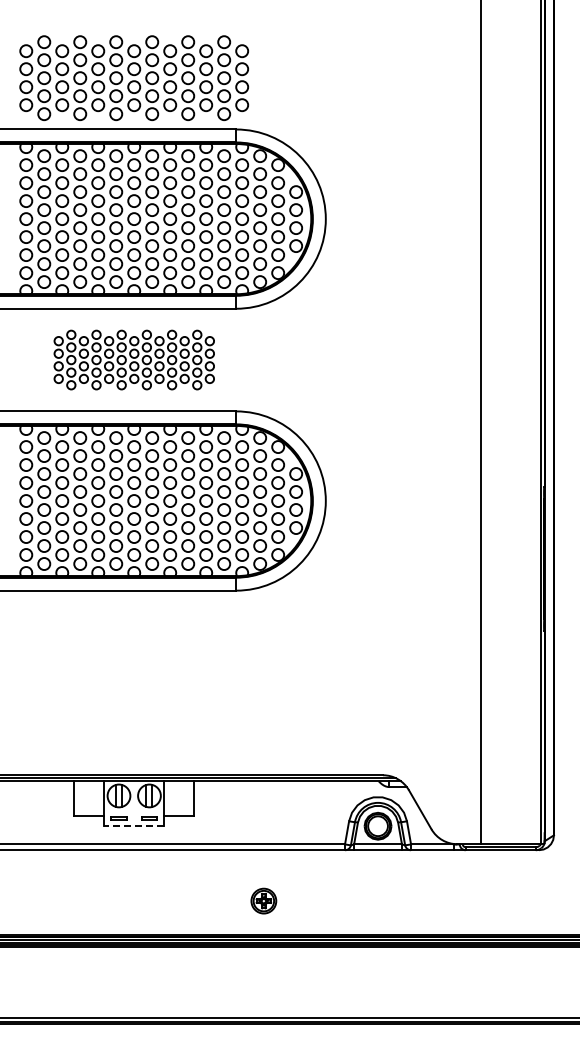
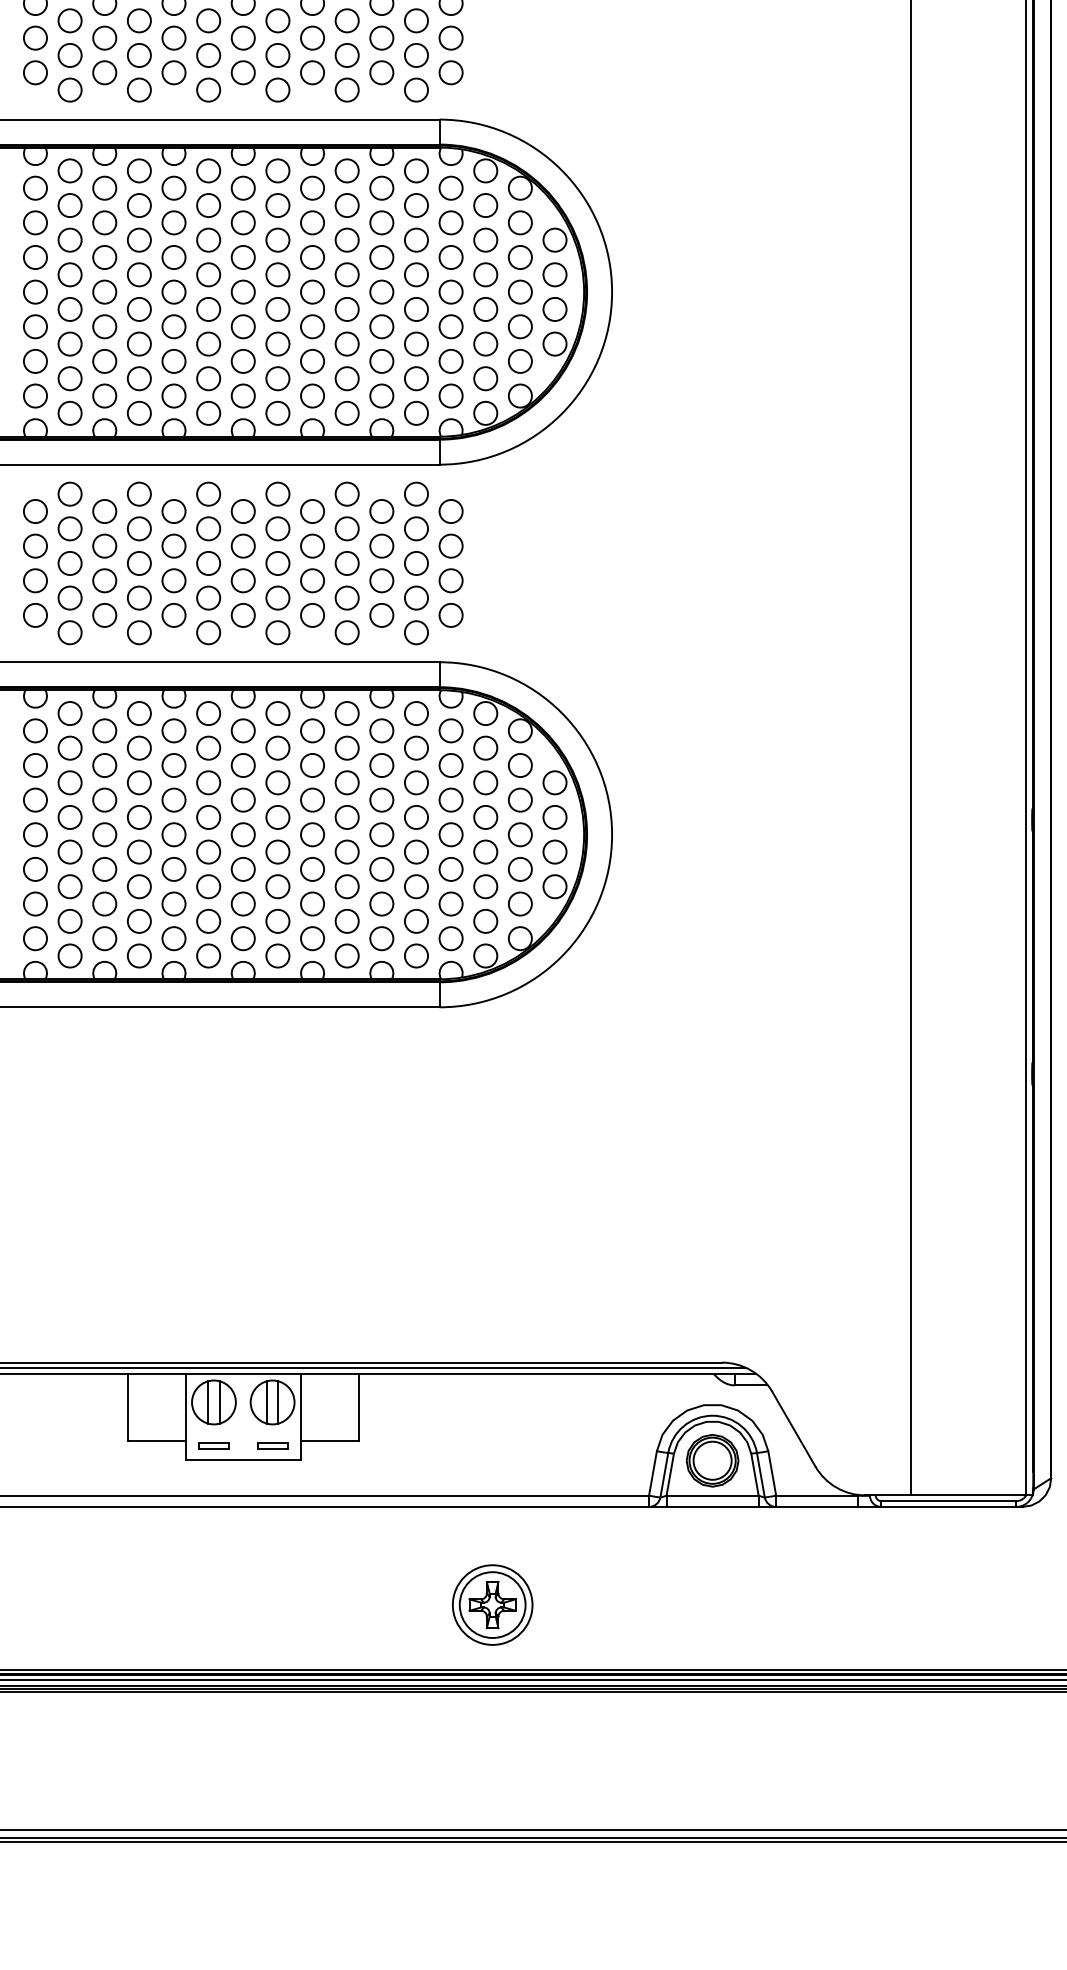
part: (134, 359) -> (243, 562), size x1.43
line: (134, 825) -> (243, 1459), dashed -> solid
part: (263, 900) -> (492, 1603), size x1.67

